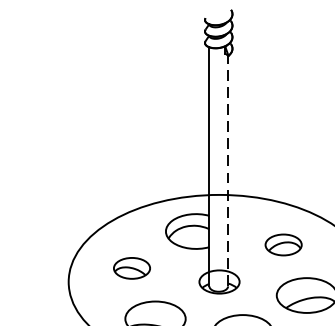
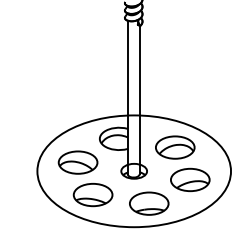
line: (227, 171) -> (139, 100), dashed -> solid
part: (283, 244) -> (175, 147), size x1.67
part: (131, 268) -> (77, 162), size x1.67

